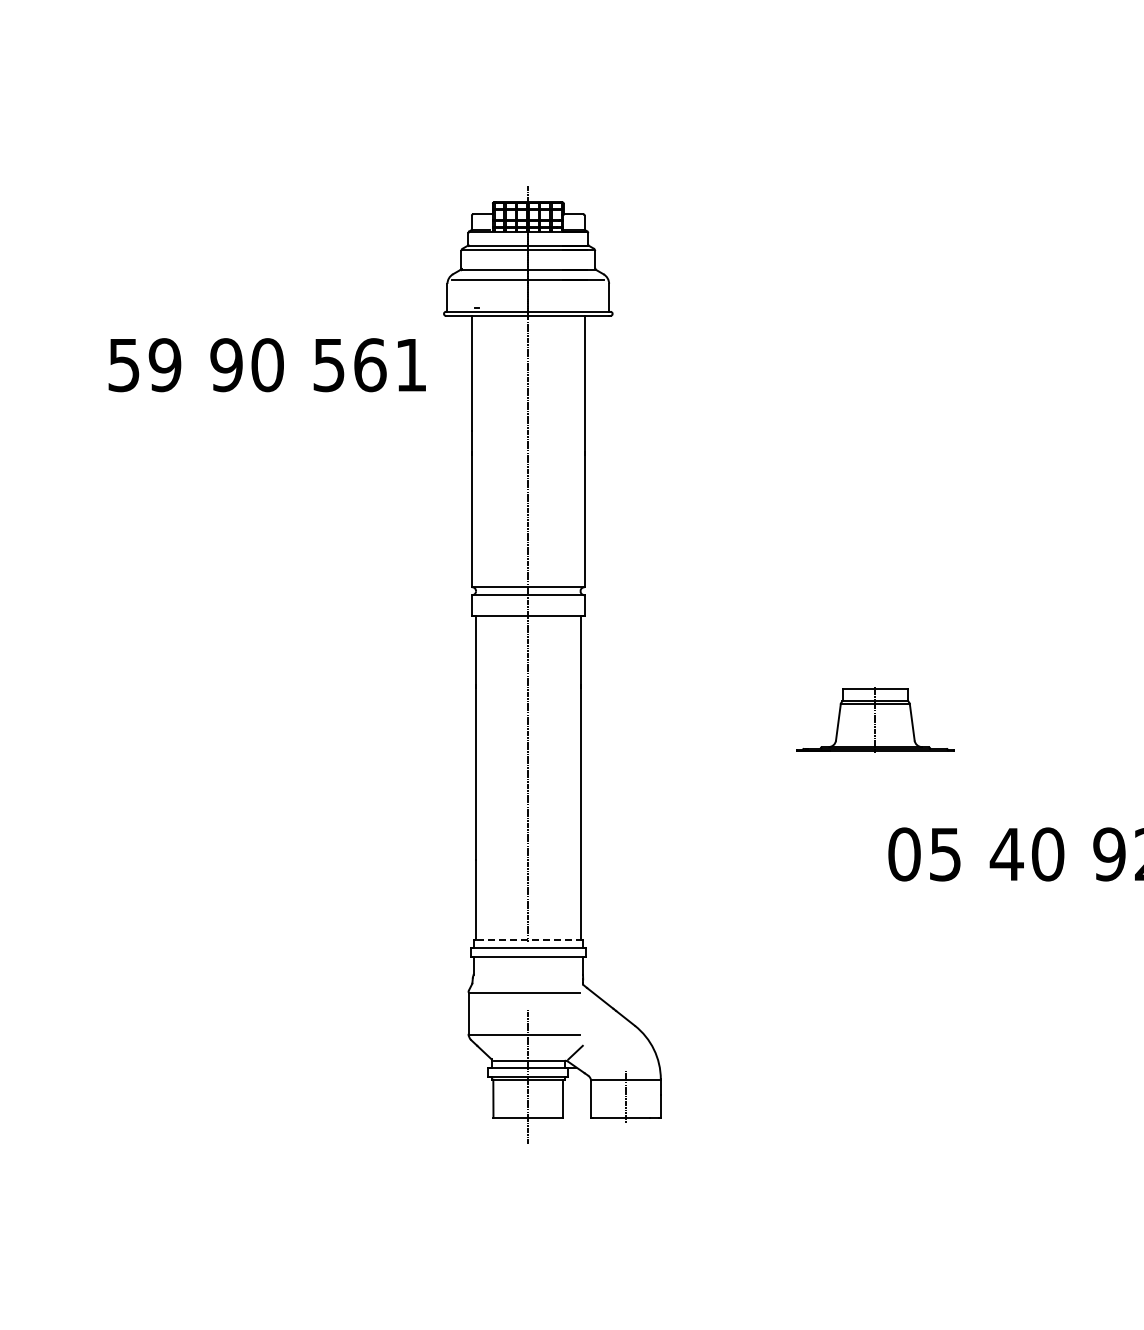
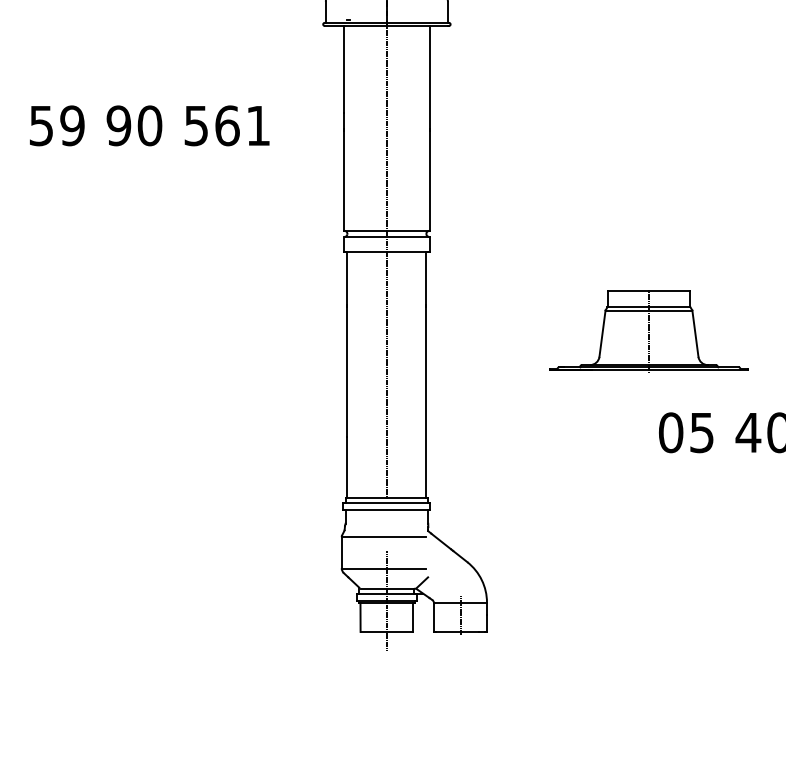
text: (266, 365) -> (149, 126), moved
part: (875, 720) -> (649, 331), size x1.67
line: (528, 940) -> (387, 497), dashed -> solid

